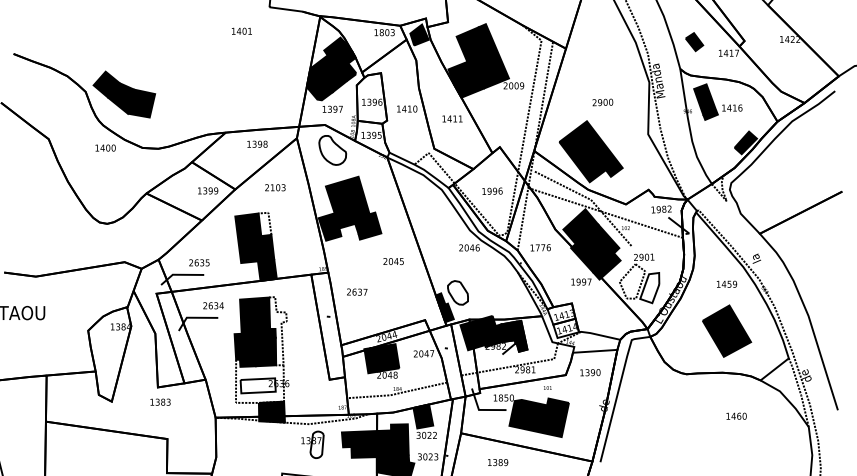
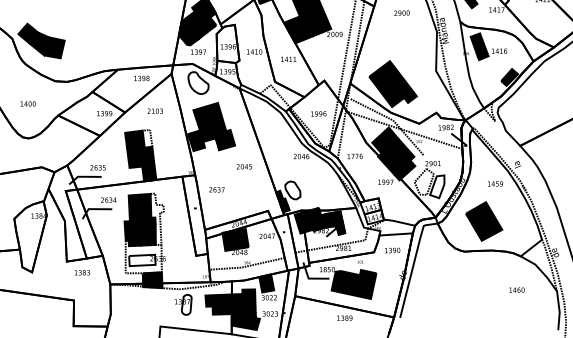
text: (602, 102) -> (401, 13), moved
text: (105, 147) -> (28, 103), moved
part: (727, 330) -> (484, 221), moved
text: (160, 401) -> (82, 272), moved
text: (736, 415) -> (516, 289), moved
text: (498, 462) -> (345, 318), moved

